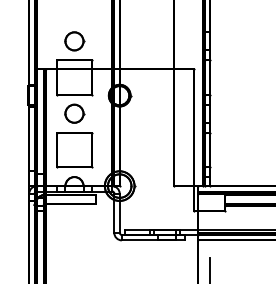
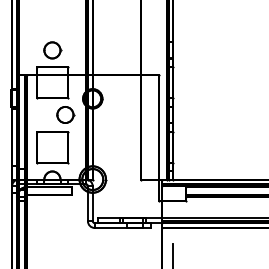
part: (74, 113) -> (65, 114), moved

